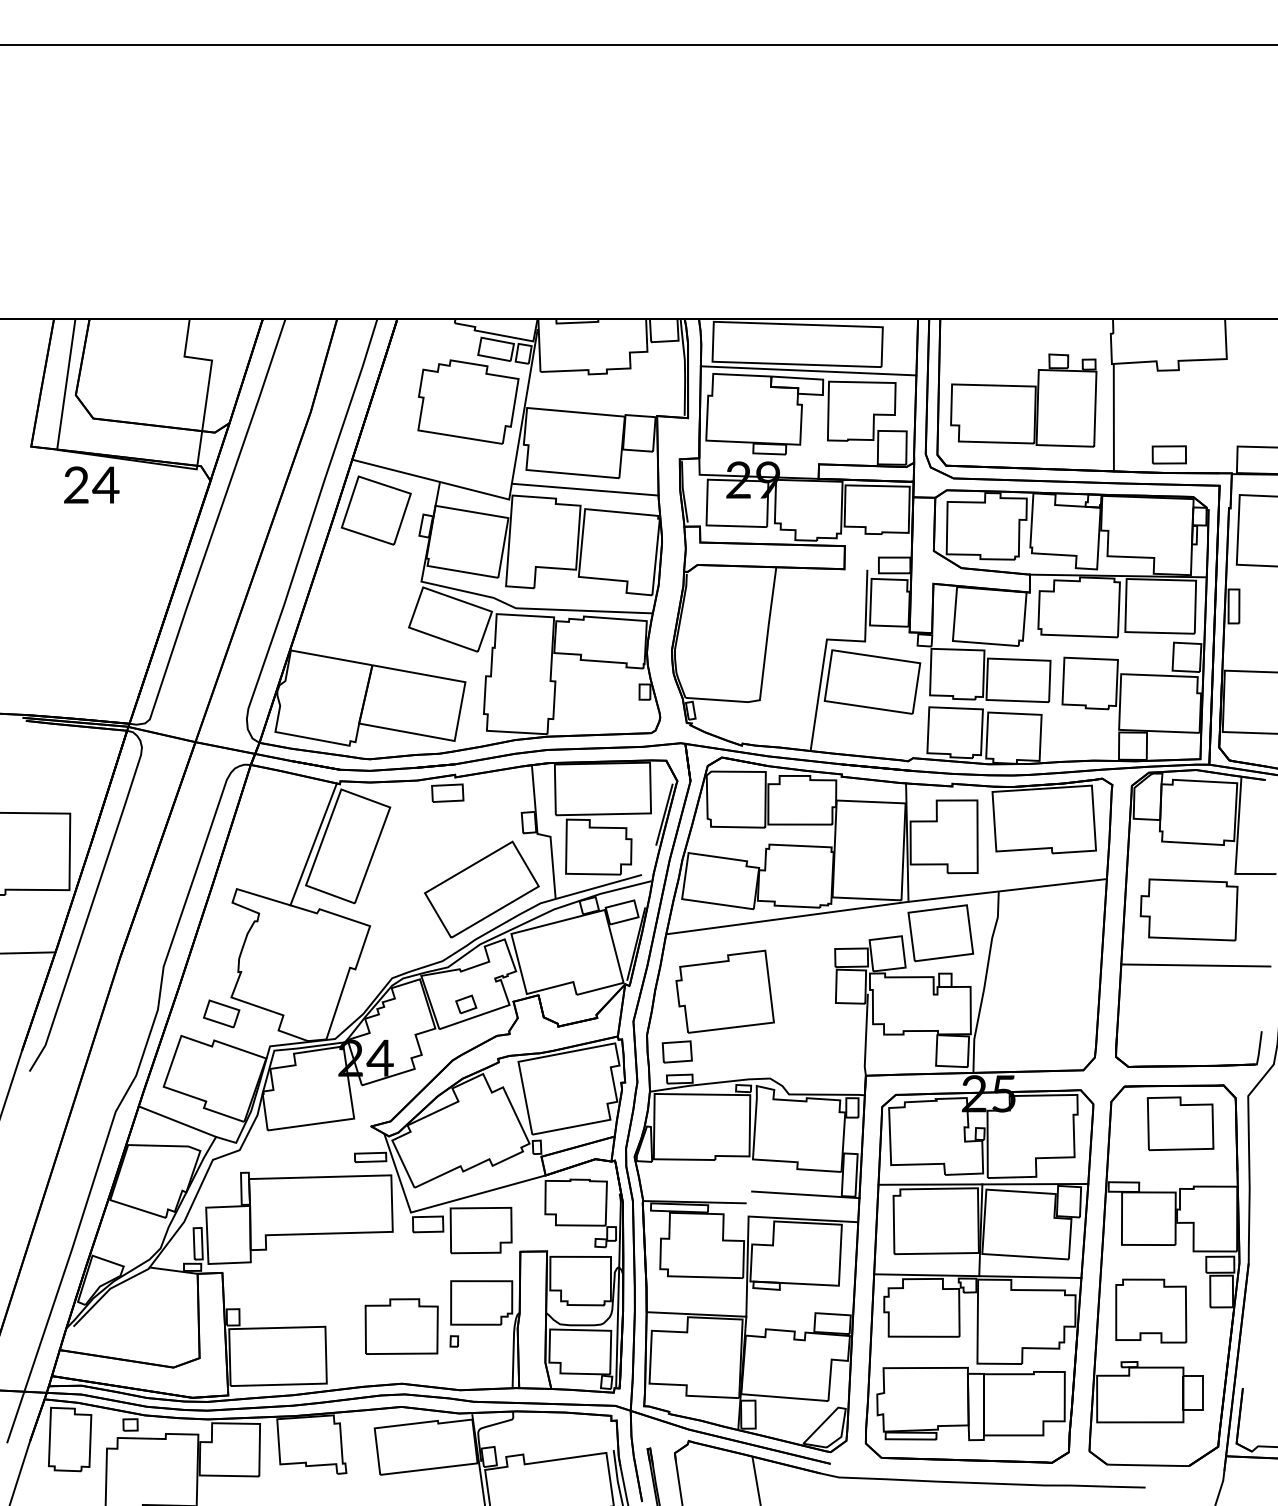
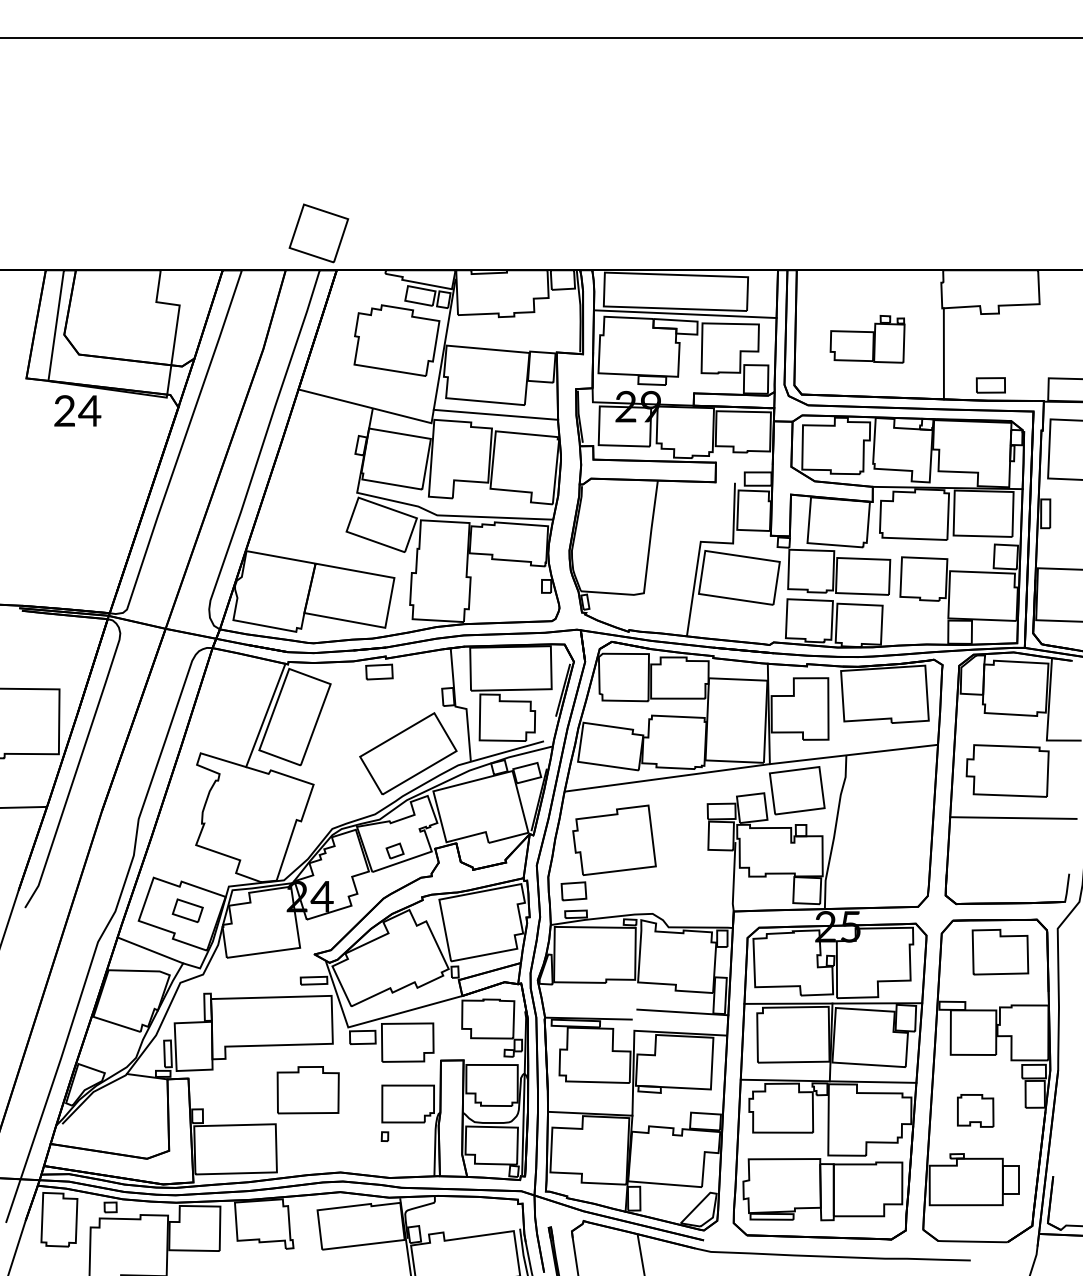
part: (1023, 400) -> (867, 339), size x0.6
part: (375, 510) -> (318, 233), moved
part: (221, 1013) -> (187, 910), moved
part: (1151, 1310) -> (975, 1110), size x0.6
part: (401, 1326) -> (308, 1090), moved

